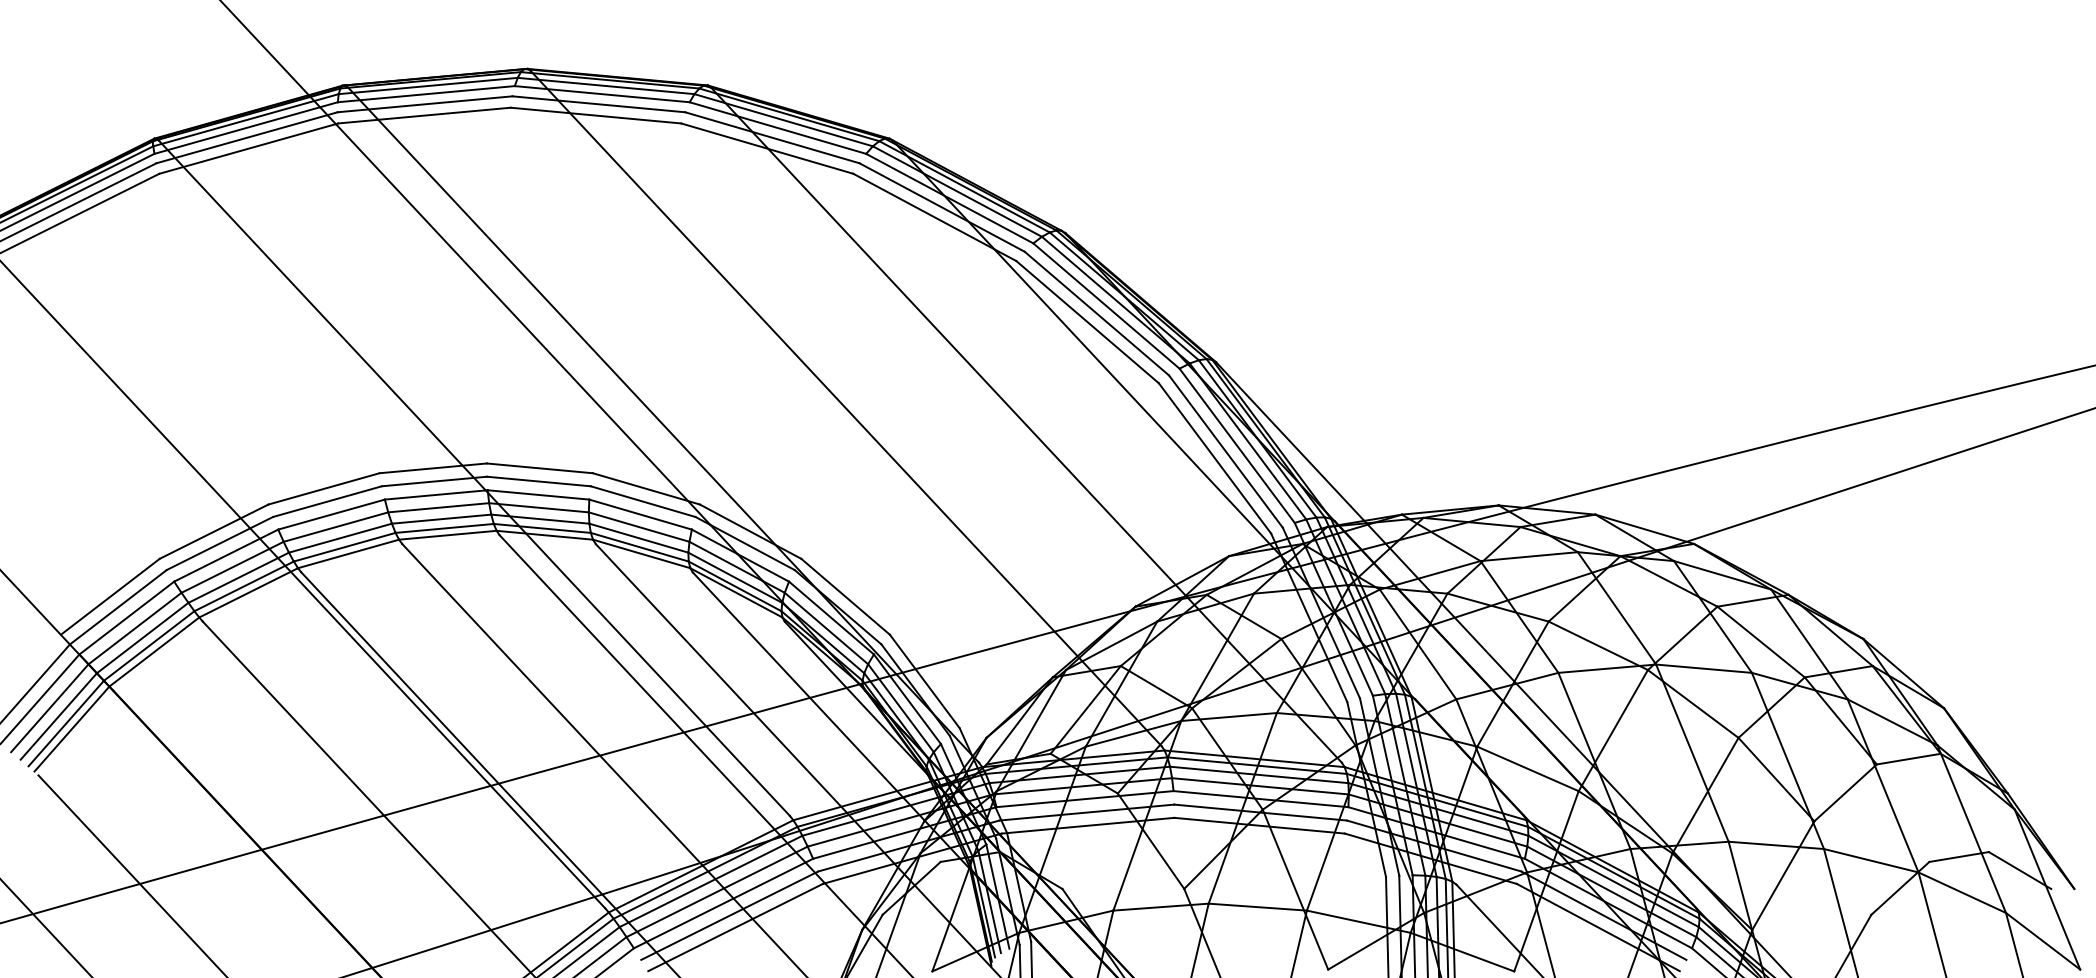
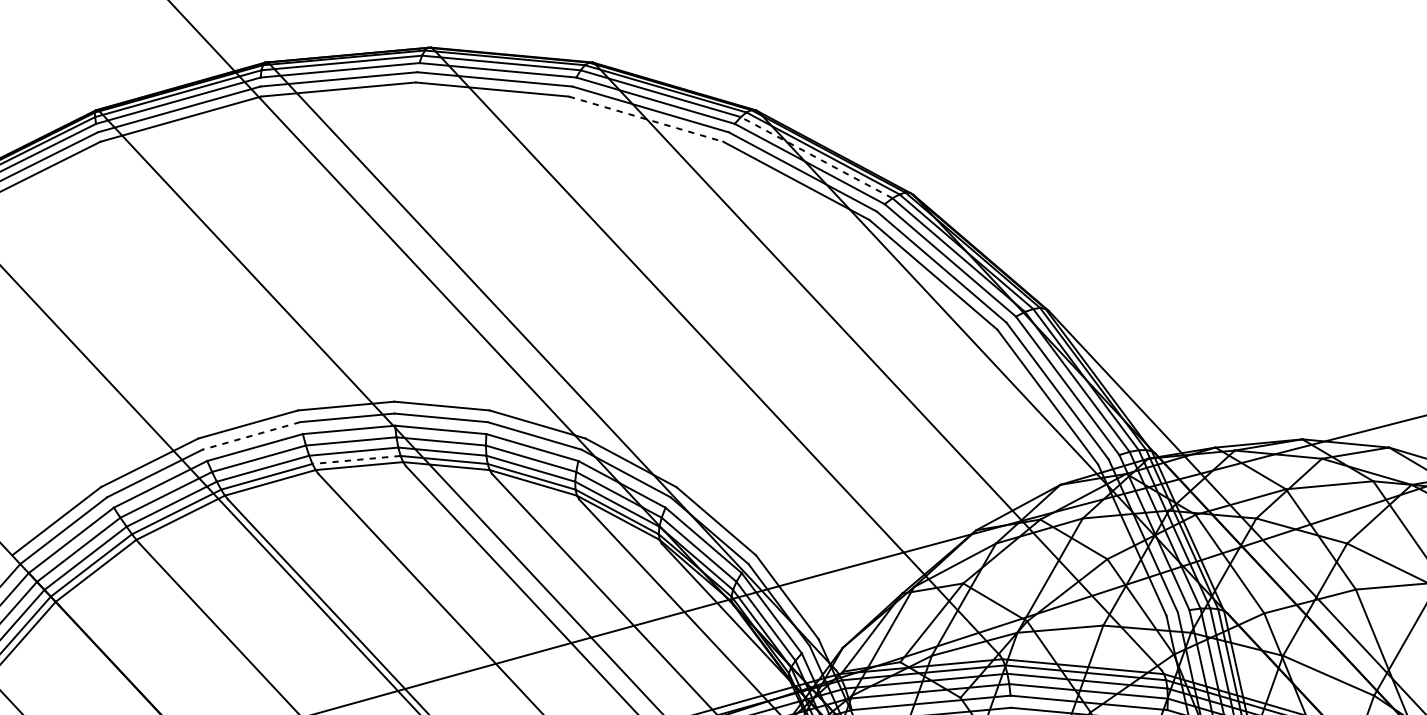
line: (767, 148) -> (646, 119), solid -> dashed
line: (957, 191) -> (816, 157), solid -> dashed
line: (327, 501) -> (251, 435), solid -> dashed
line: (444, 528) -> (356, 460), solid -> dashed

